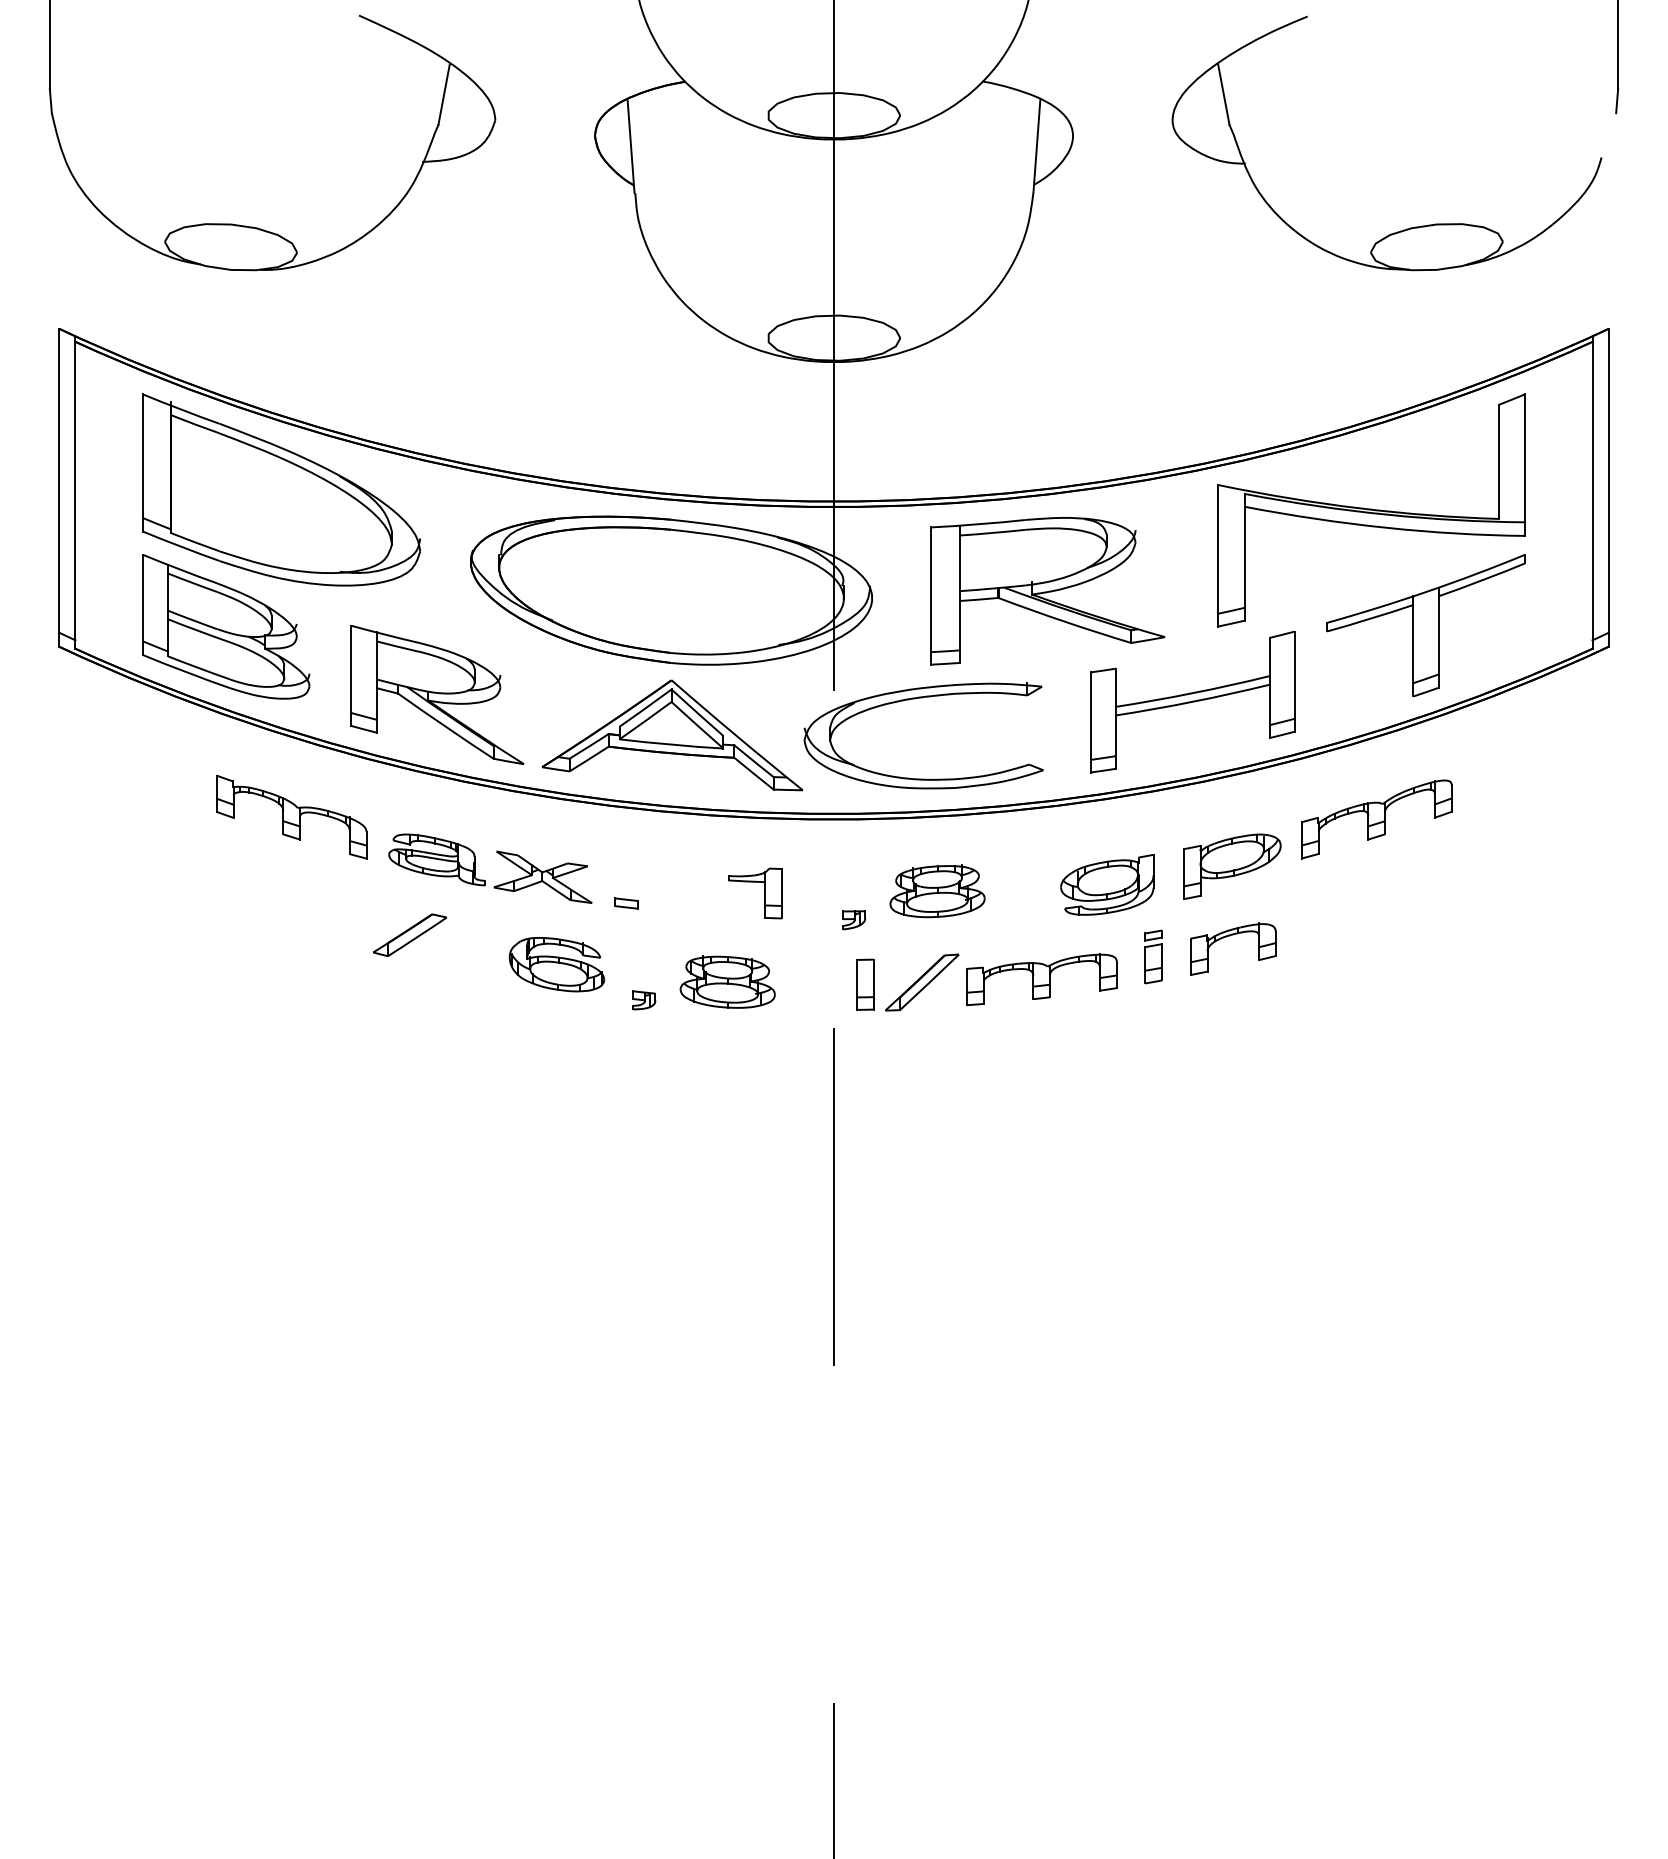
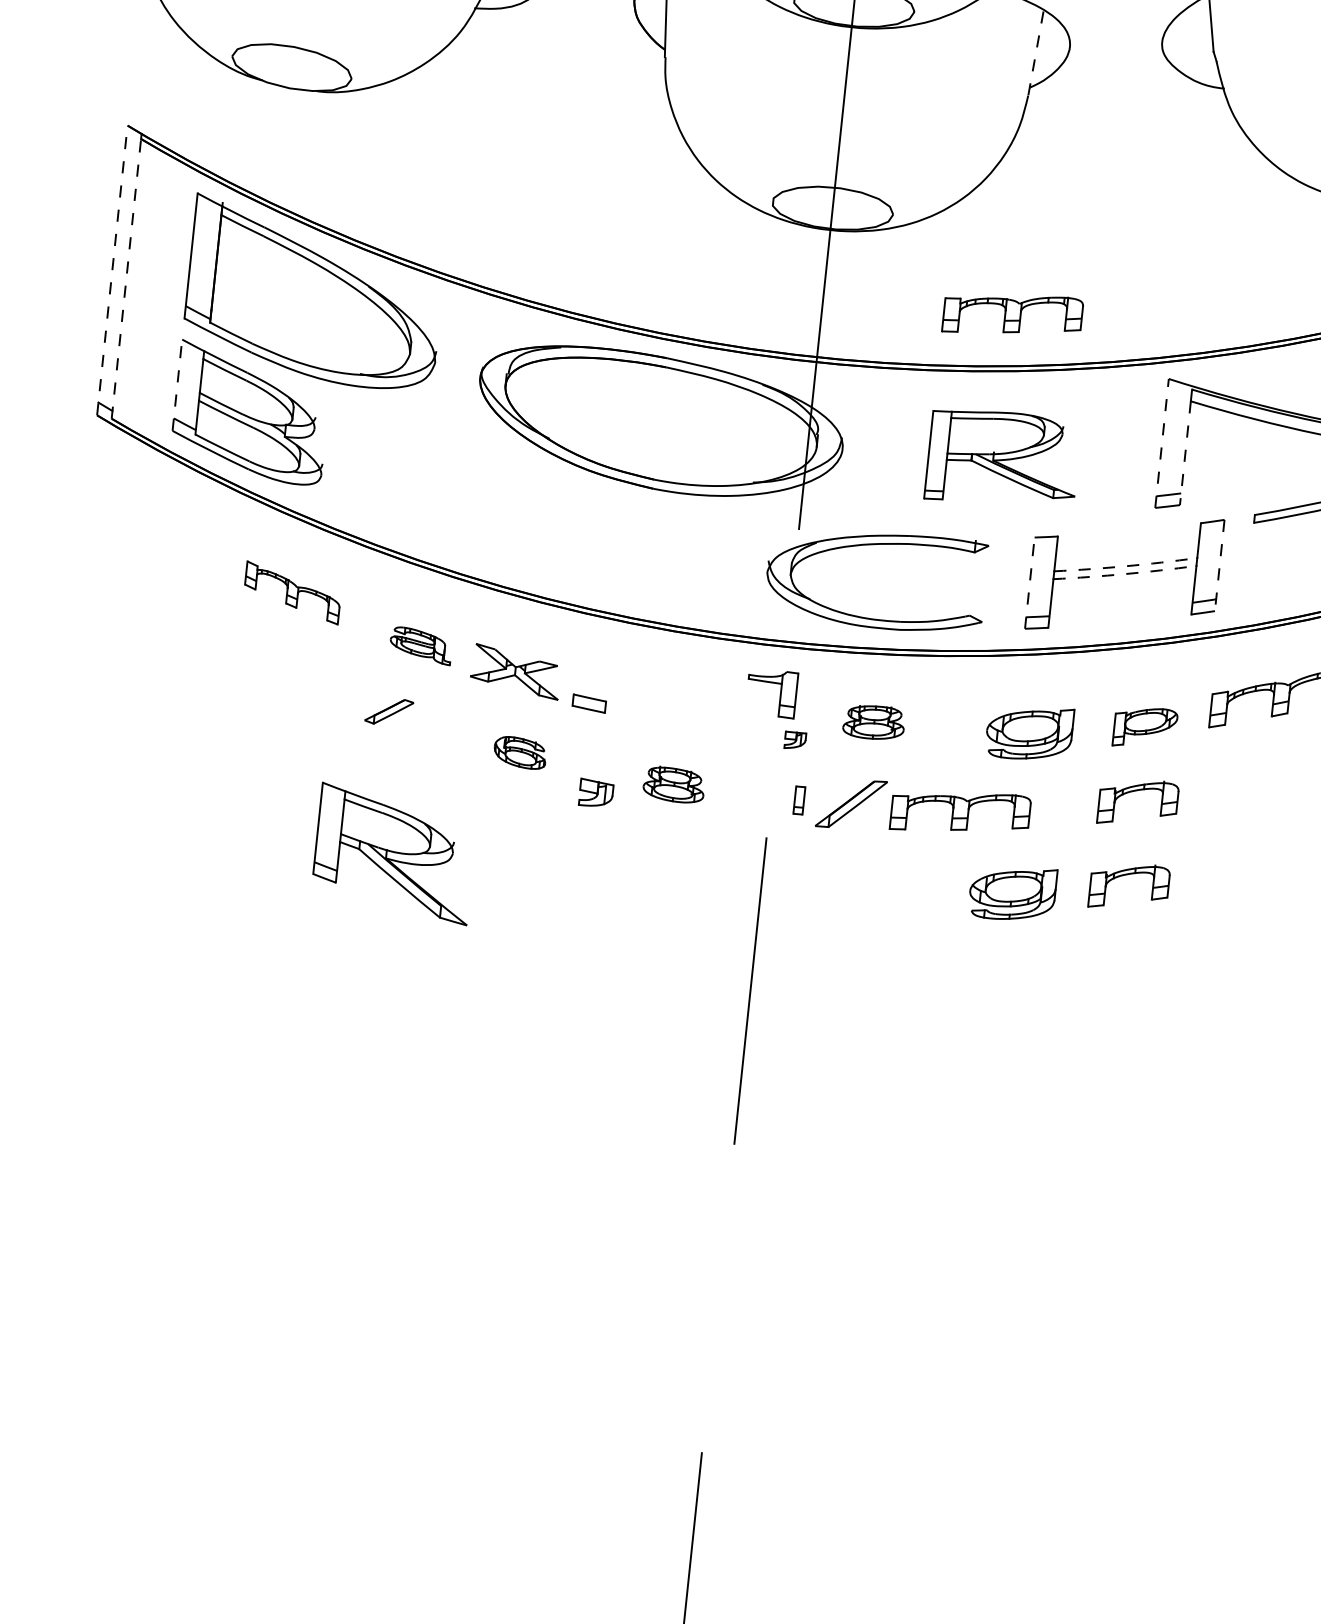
line: (1036, 145) -> (1035, 52), solid -> dashed
part: (1041, 433) -> (1012, 315), added
line: (59, 487) -> (112, 270), solid -> dashed
line: (75, 494) -> (126, 278), solid -> dashed
line: (1218, 555) -> (1162, 443), solid -> dashed
line: (1244, 563) -> (1185, 452), solid -> dashed
part: (1047, 591) -> (1003, 459), size x0.7
line: (142, 604) -> (177, 384), solid -> dashed
line: (1294, 682) -> (1219, 566), solid -> dashed
arc: (1193, 693) -> (1126, 566), solid -> dashed
part: (437, 694) -> (394, 853), moved
arc: (1193, 701) -> (1125, 573), solid -> dashed
line: (1090, 721) -> (1029, 582), solid -> dashed
part: (672, 735) -> (647, 554), removed
part: (291, 817) -> (292, 593), size x0.7
part: (436, 859) -> (420, 645), size x0.7
part: (1232, 866) -> (1145, 727), size x0.7
part: (937, 891) -> (874, 722), size x0.7
part: (764, 893) -> (780, 694), moved
part: (626, 903) -> (589, 703), size x1.6
part: (410, 934) -> (389, 711), size x0.7
part: (1153, 956) -> (1064, 802), removed
part: (556, 964) -> (519, 752), size x0.6
part: (727, 981) -> (674, 784), size x0.7
part: (865, 984) -> (799, 800), size x0.6
part: (644, 1000) -> (596, 793), size x1.6
part: (1229, 1028) -> (1127, 875), added
part: (1107, 1060) -> (1012, 892), added

